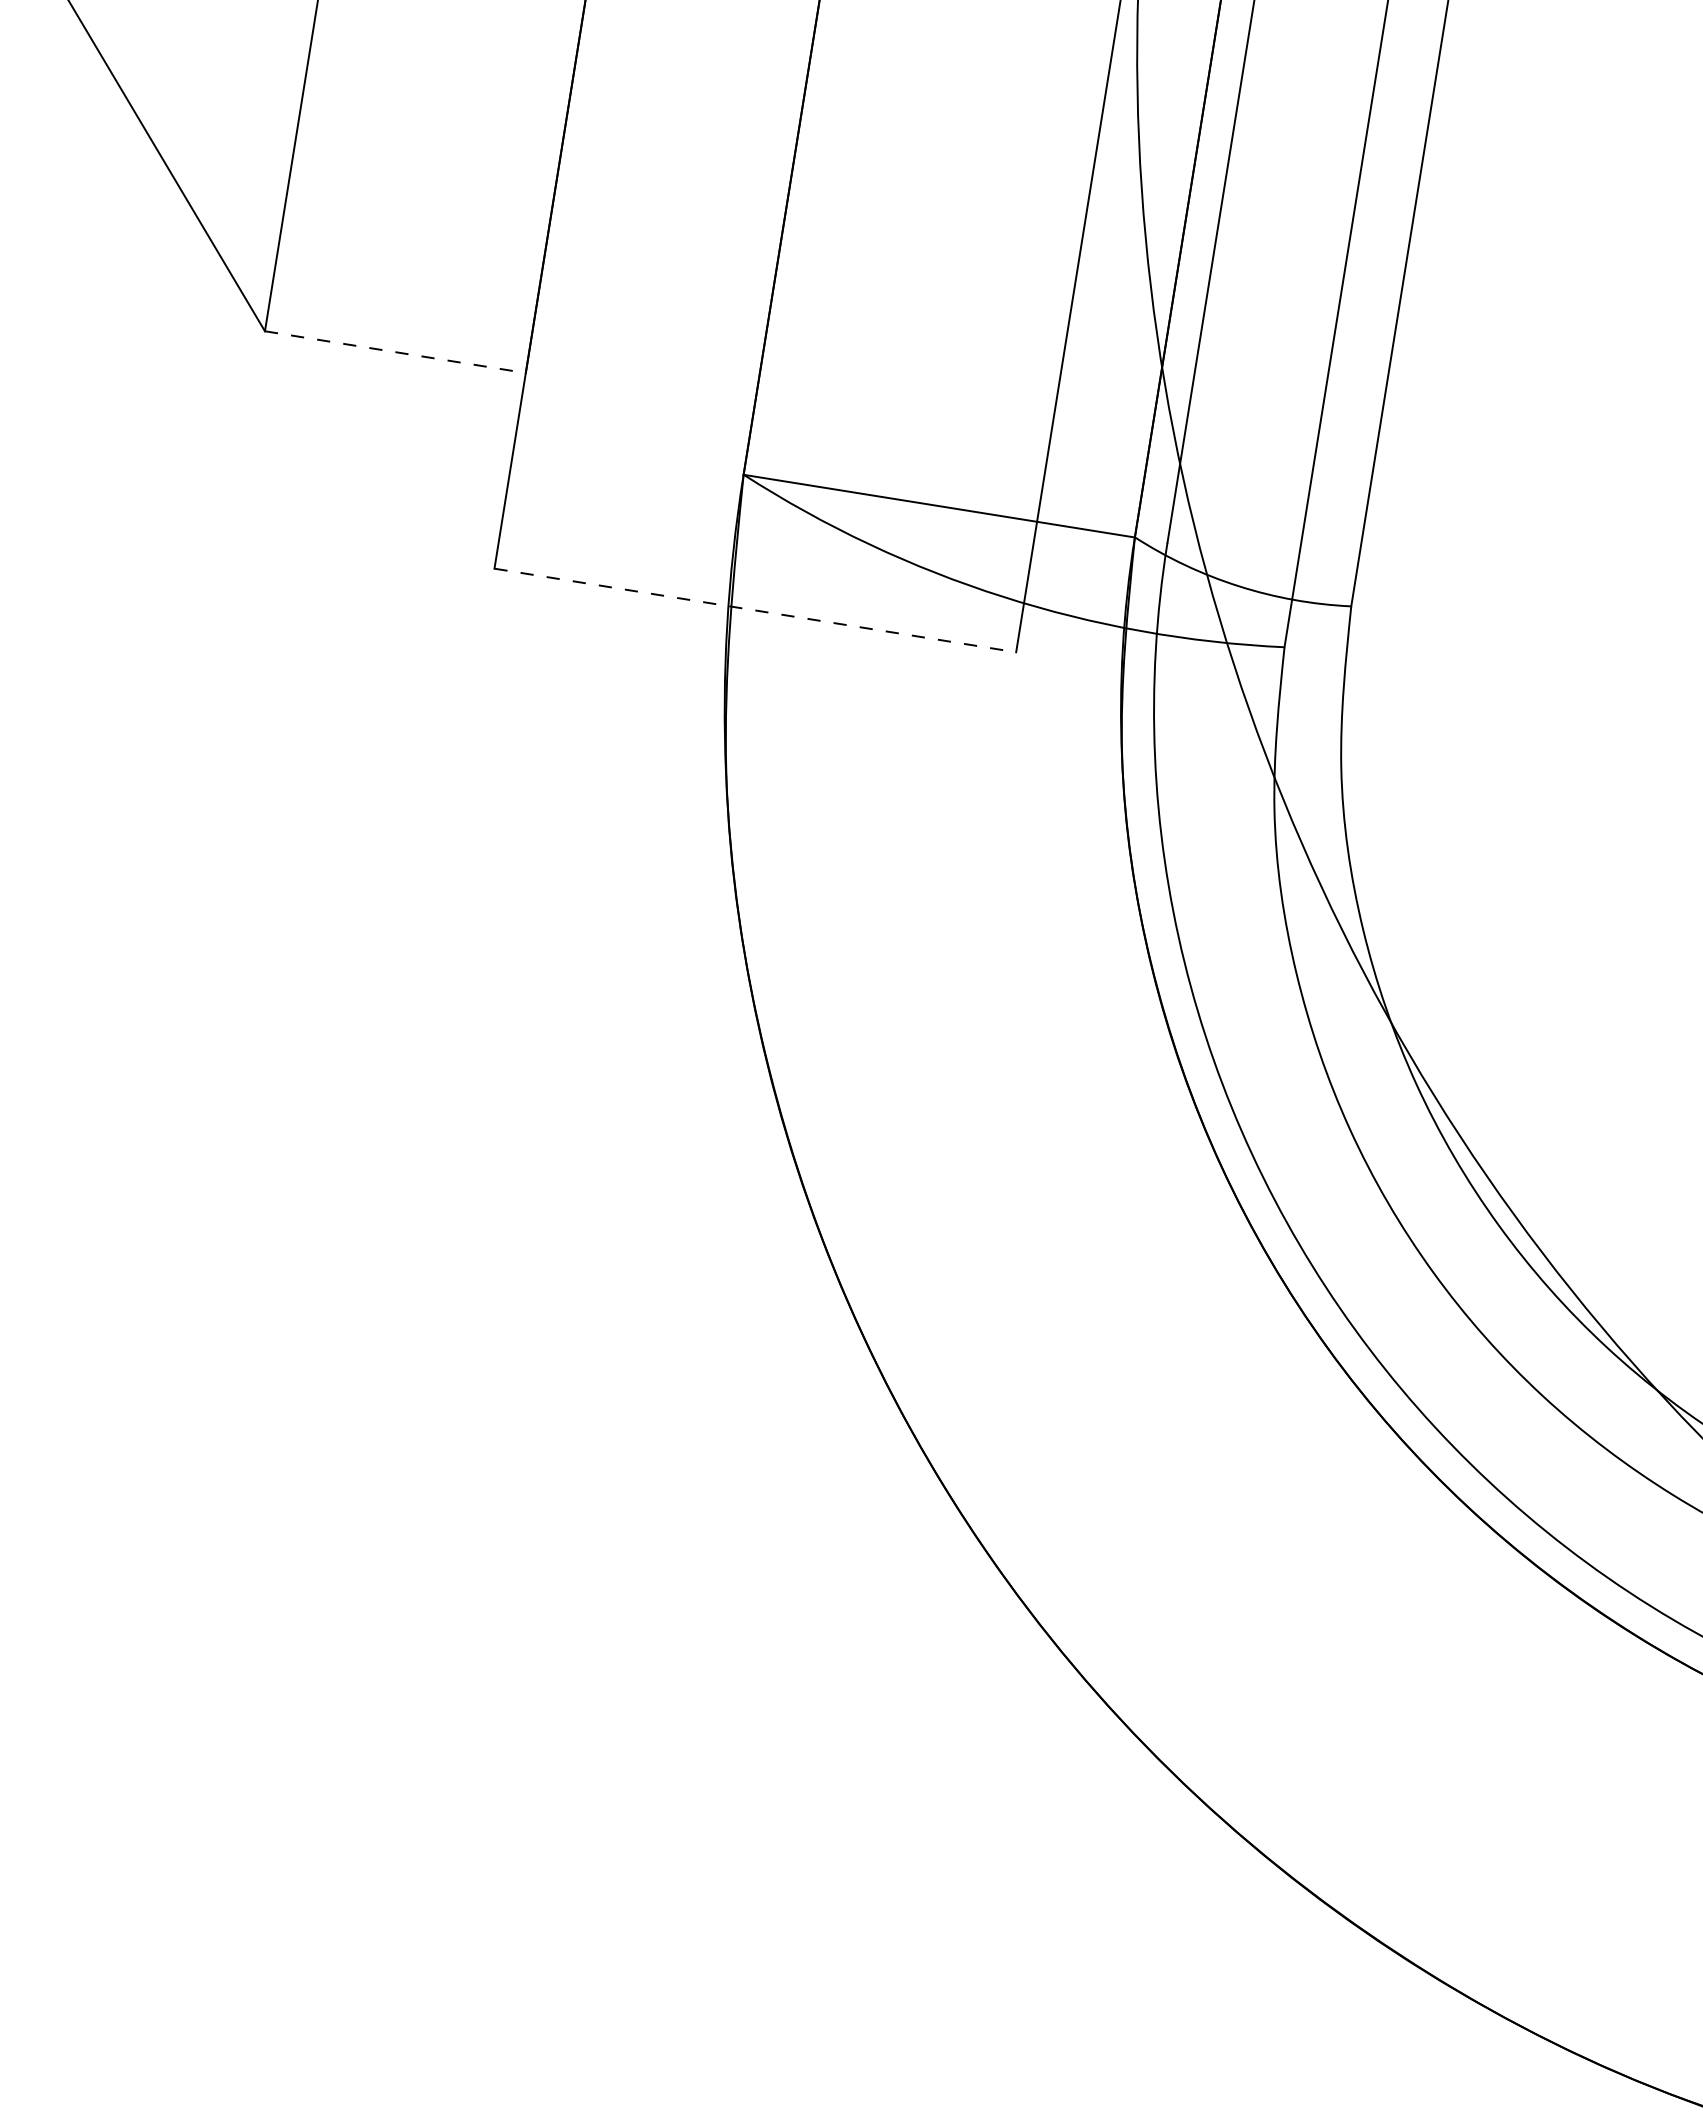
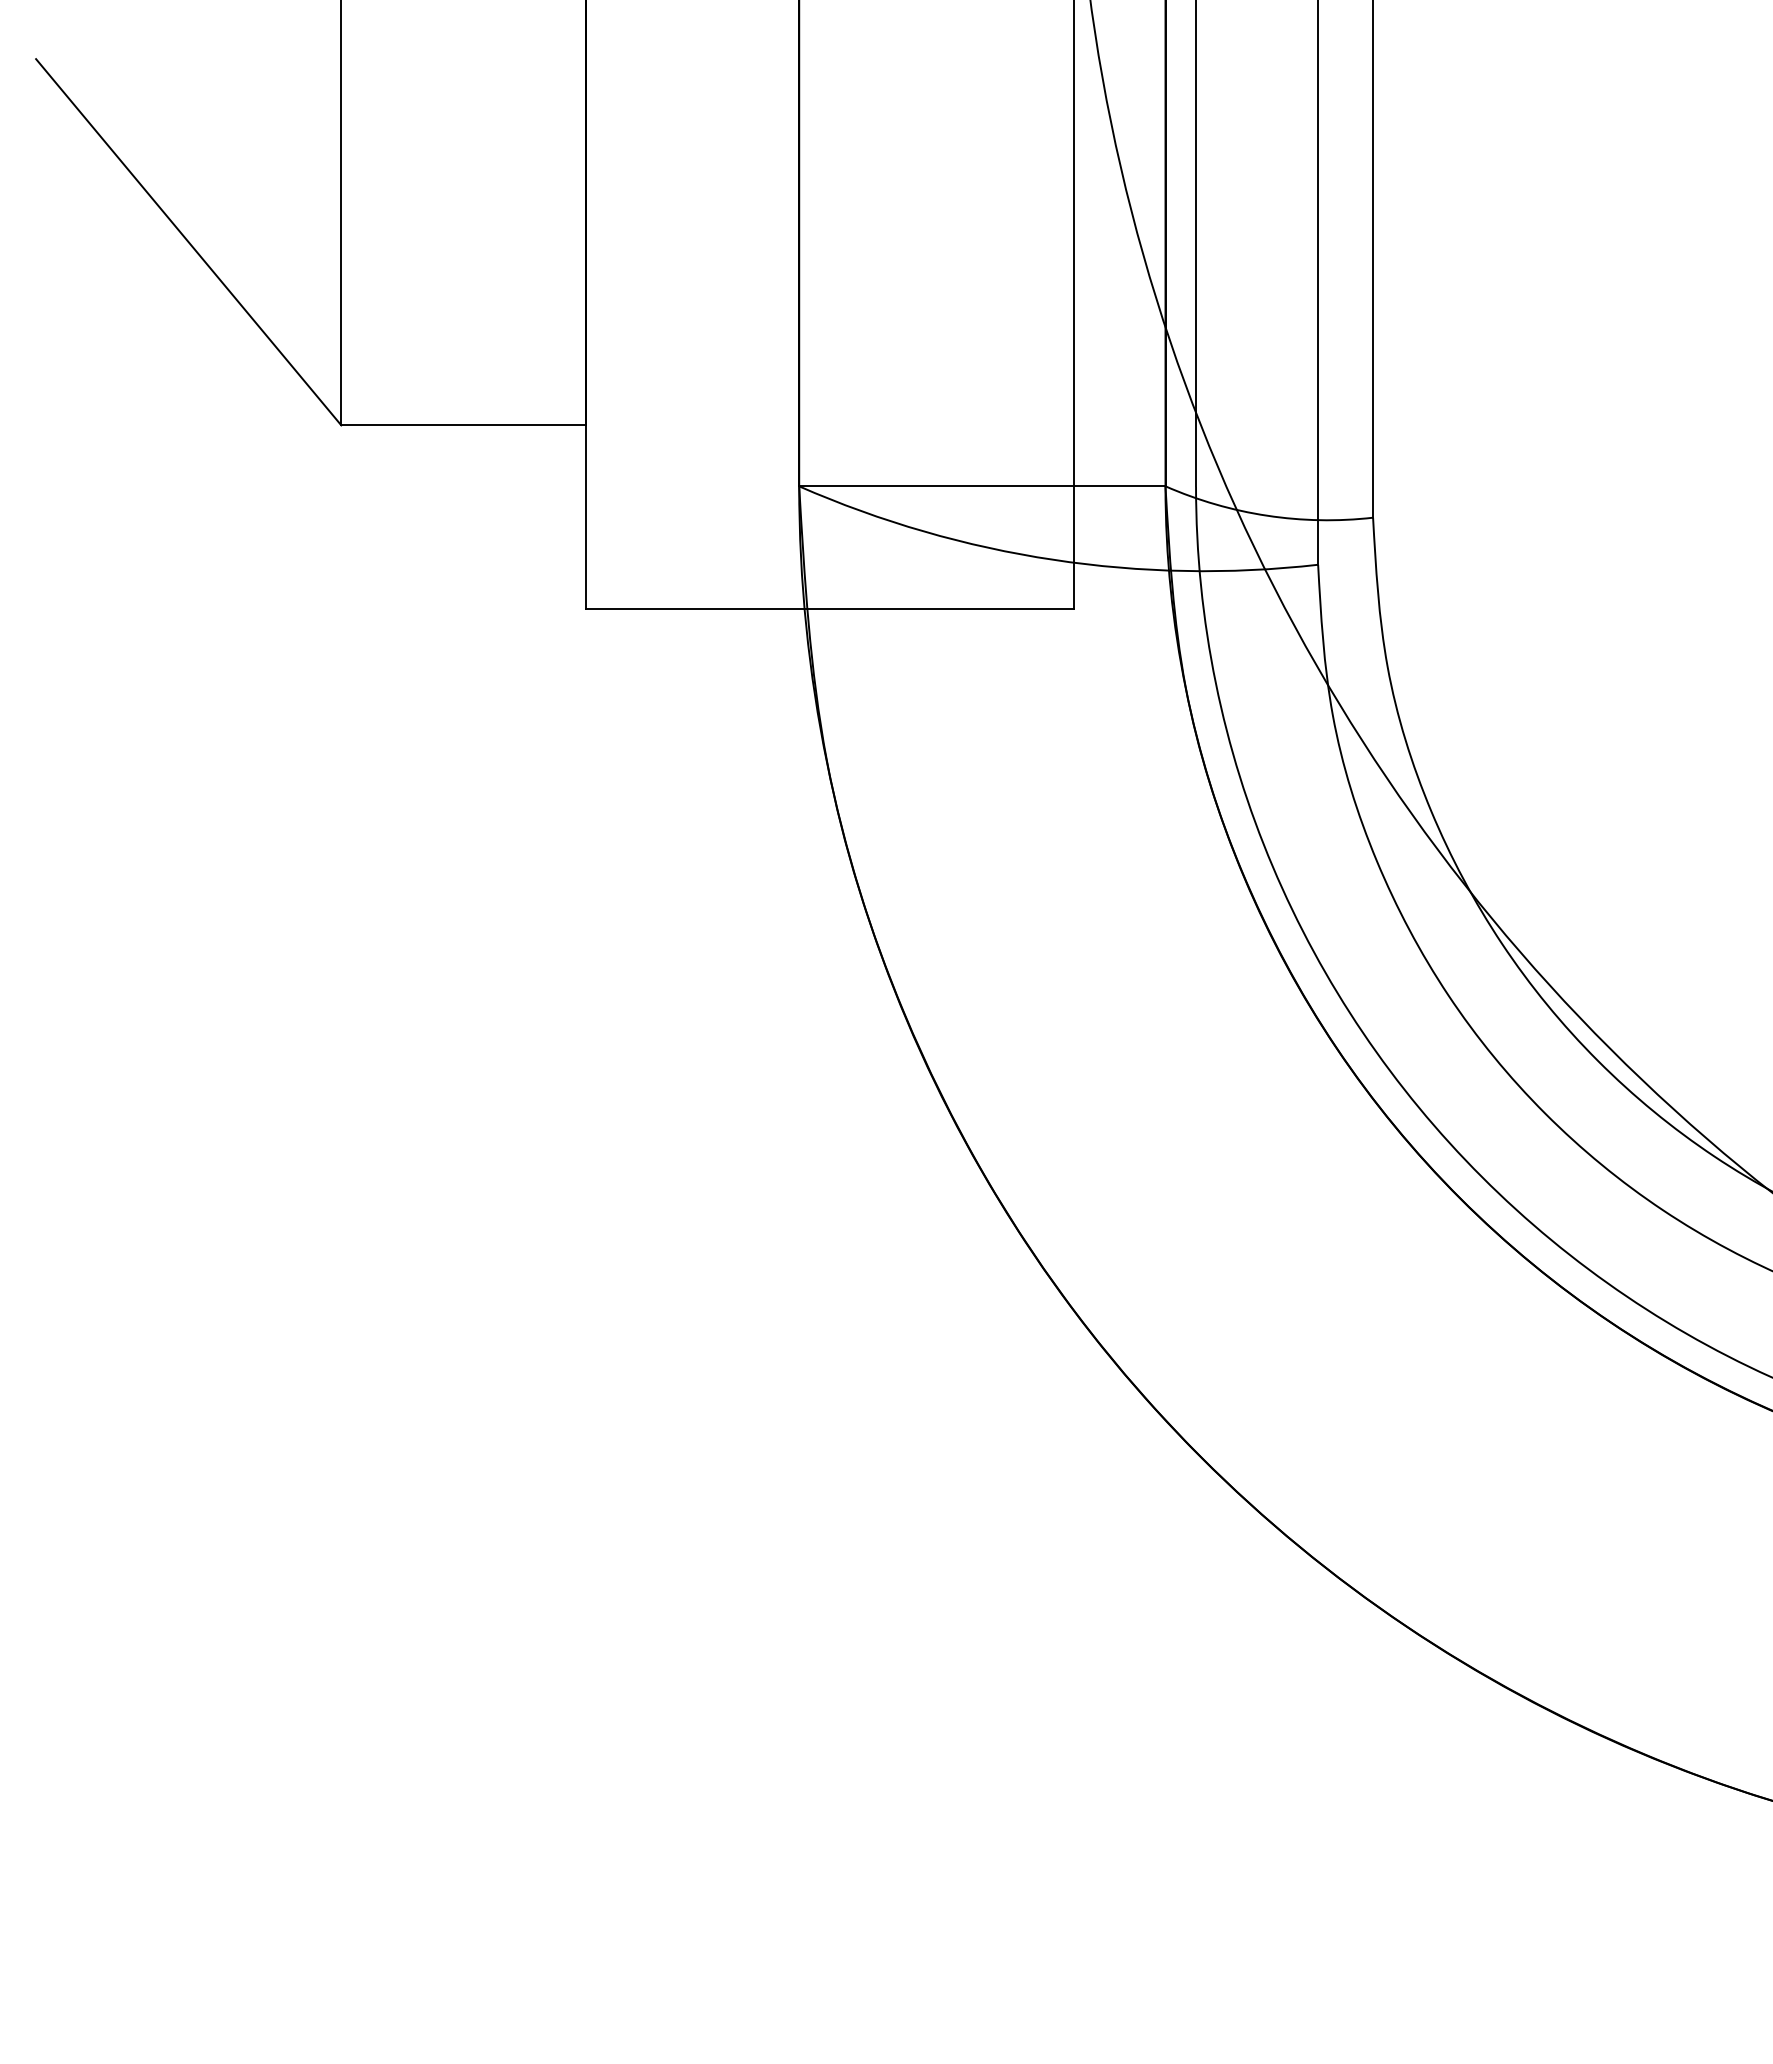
line: (395, 352) -> (463, 425), dashed -> solid
line: (756, 610) -> (830, 608), dashed -> solid

